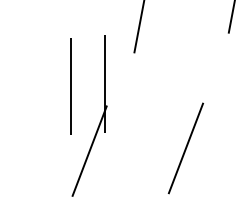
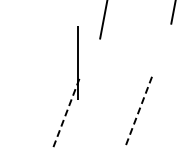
line: (71, 86) -> (52, 64), removed
line: (185, 148) -> (138, 111), solid -> dashed
line: (89, 151) -> (66, 113), solid -> dashed

